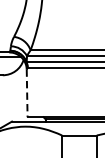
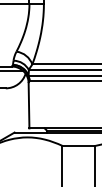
line: (27, 93) -> (29, 105), dashed -> solid

